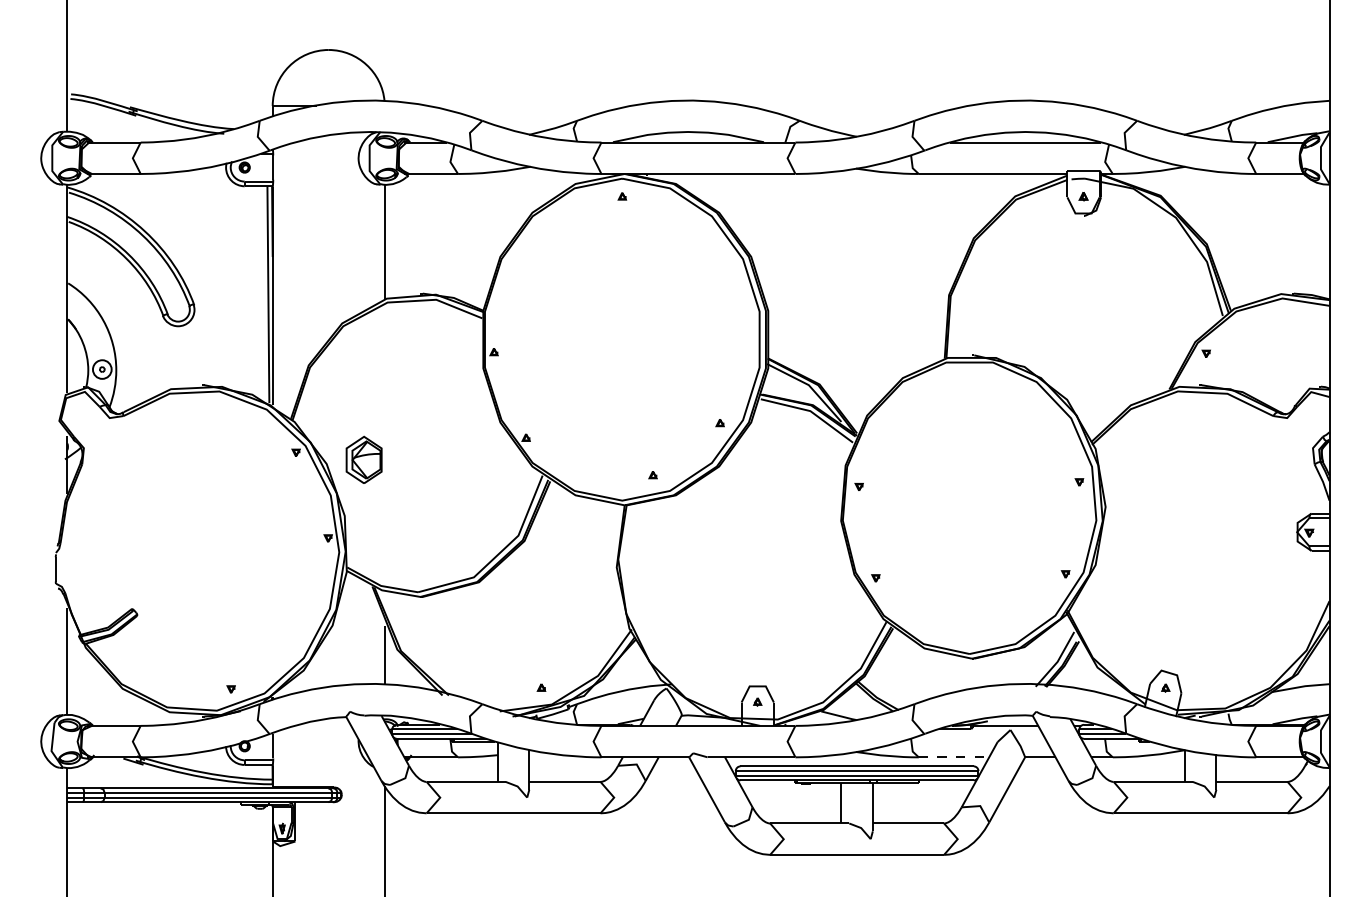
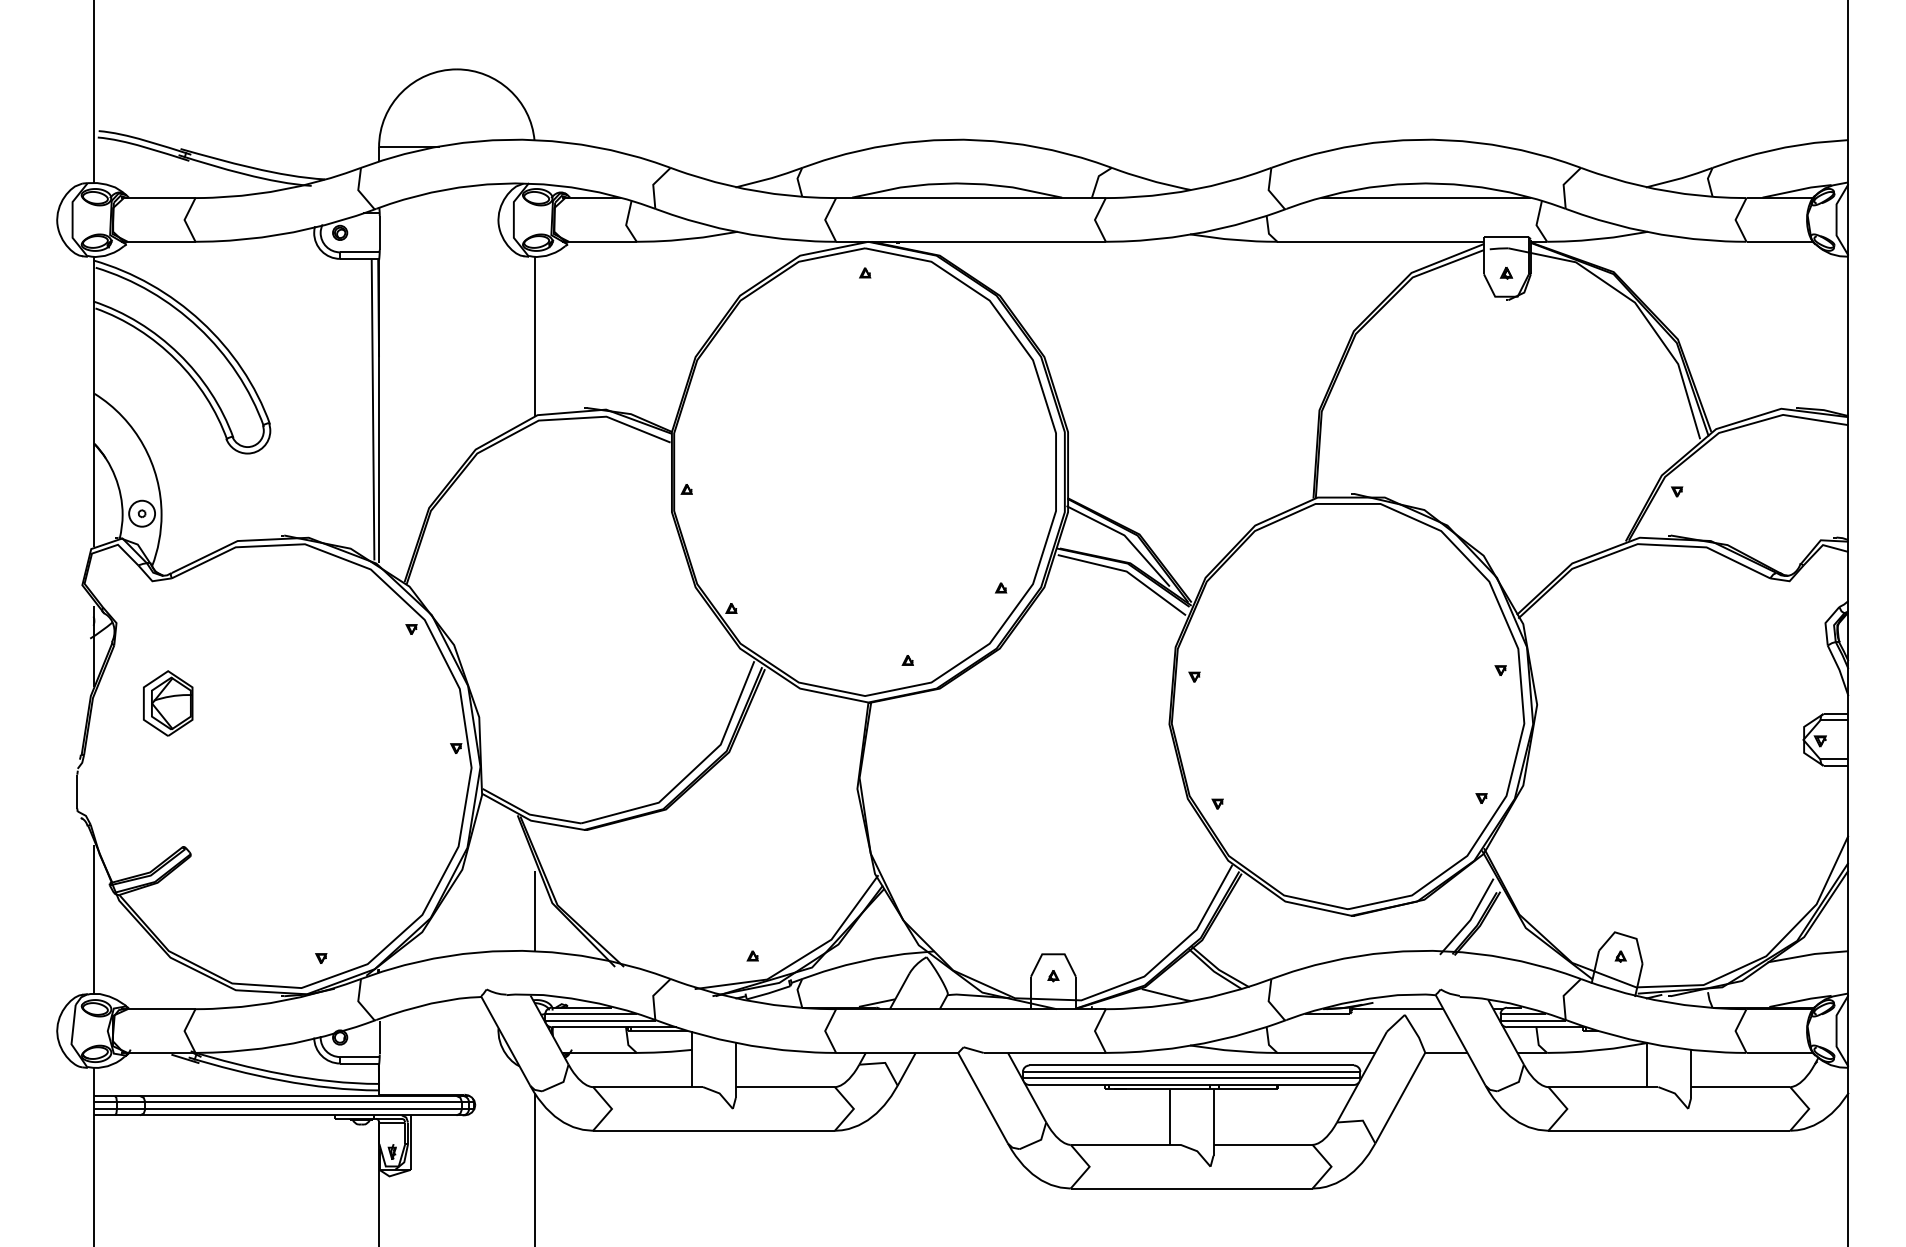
part: (364, 460) -> (168, 703), moved
line: (954, 757) -> (1326, 1052), dashed -> solid

